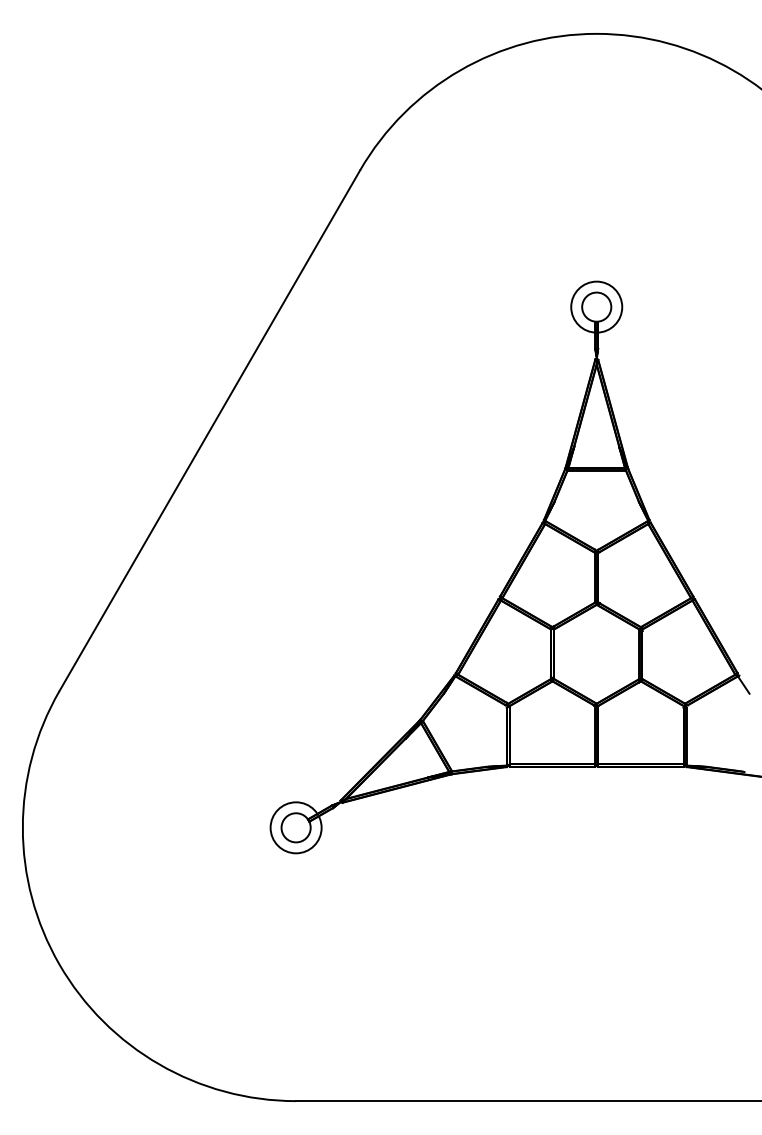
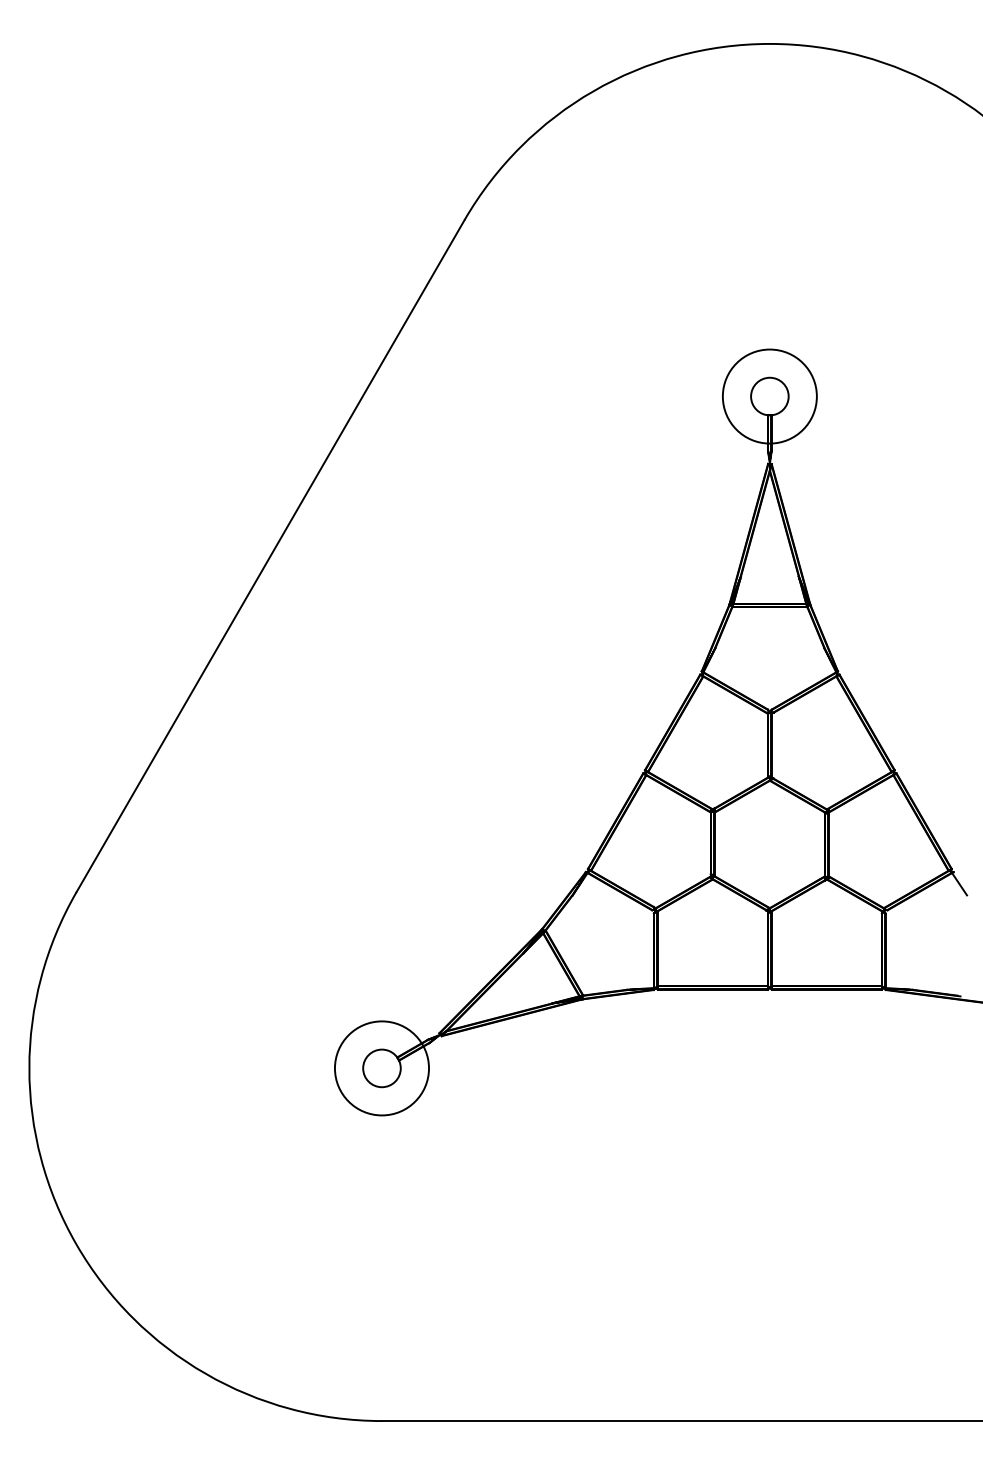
circle: (596, 307) -> (769, 396), size x1.43
circle: (295, 827) -> (381, 1068), size x1.43

